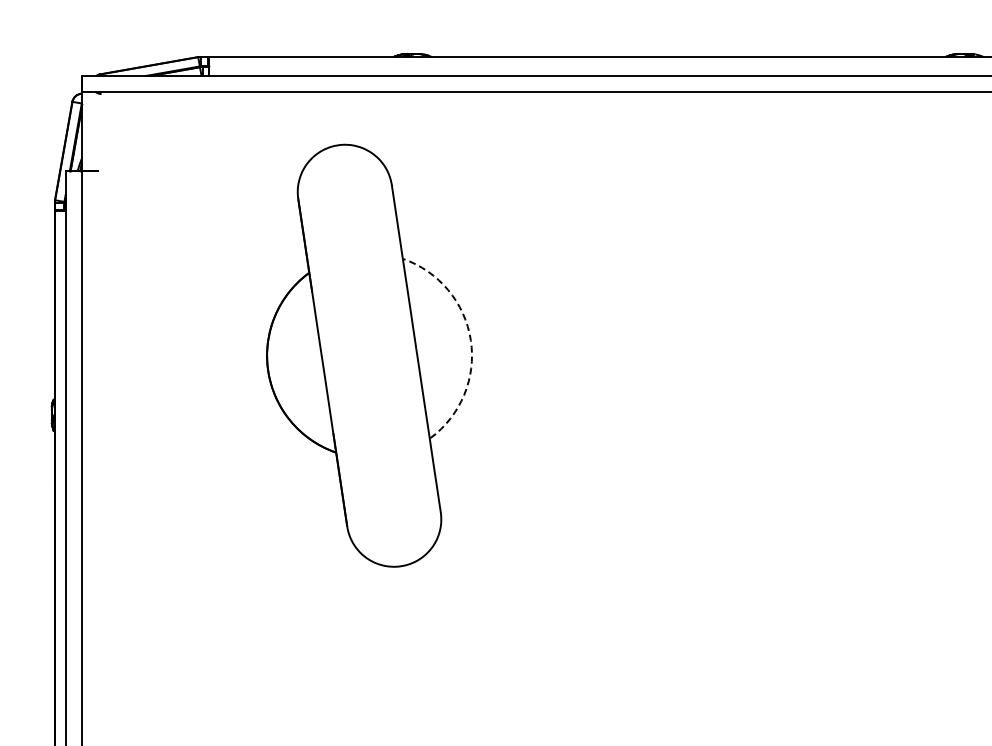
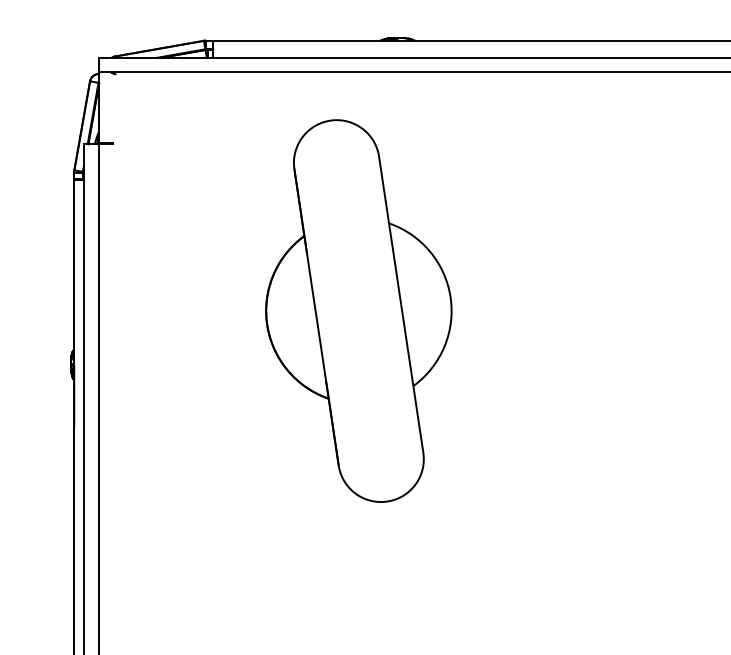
arc: (470, 340) -> (450, 297), dashed -> solid

